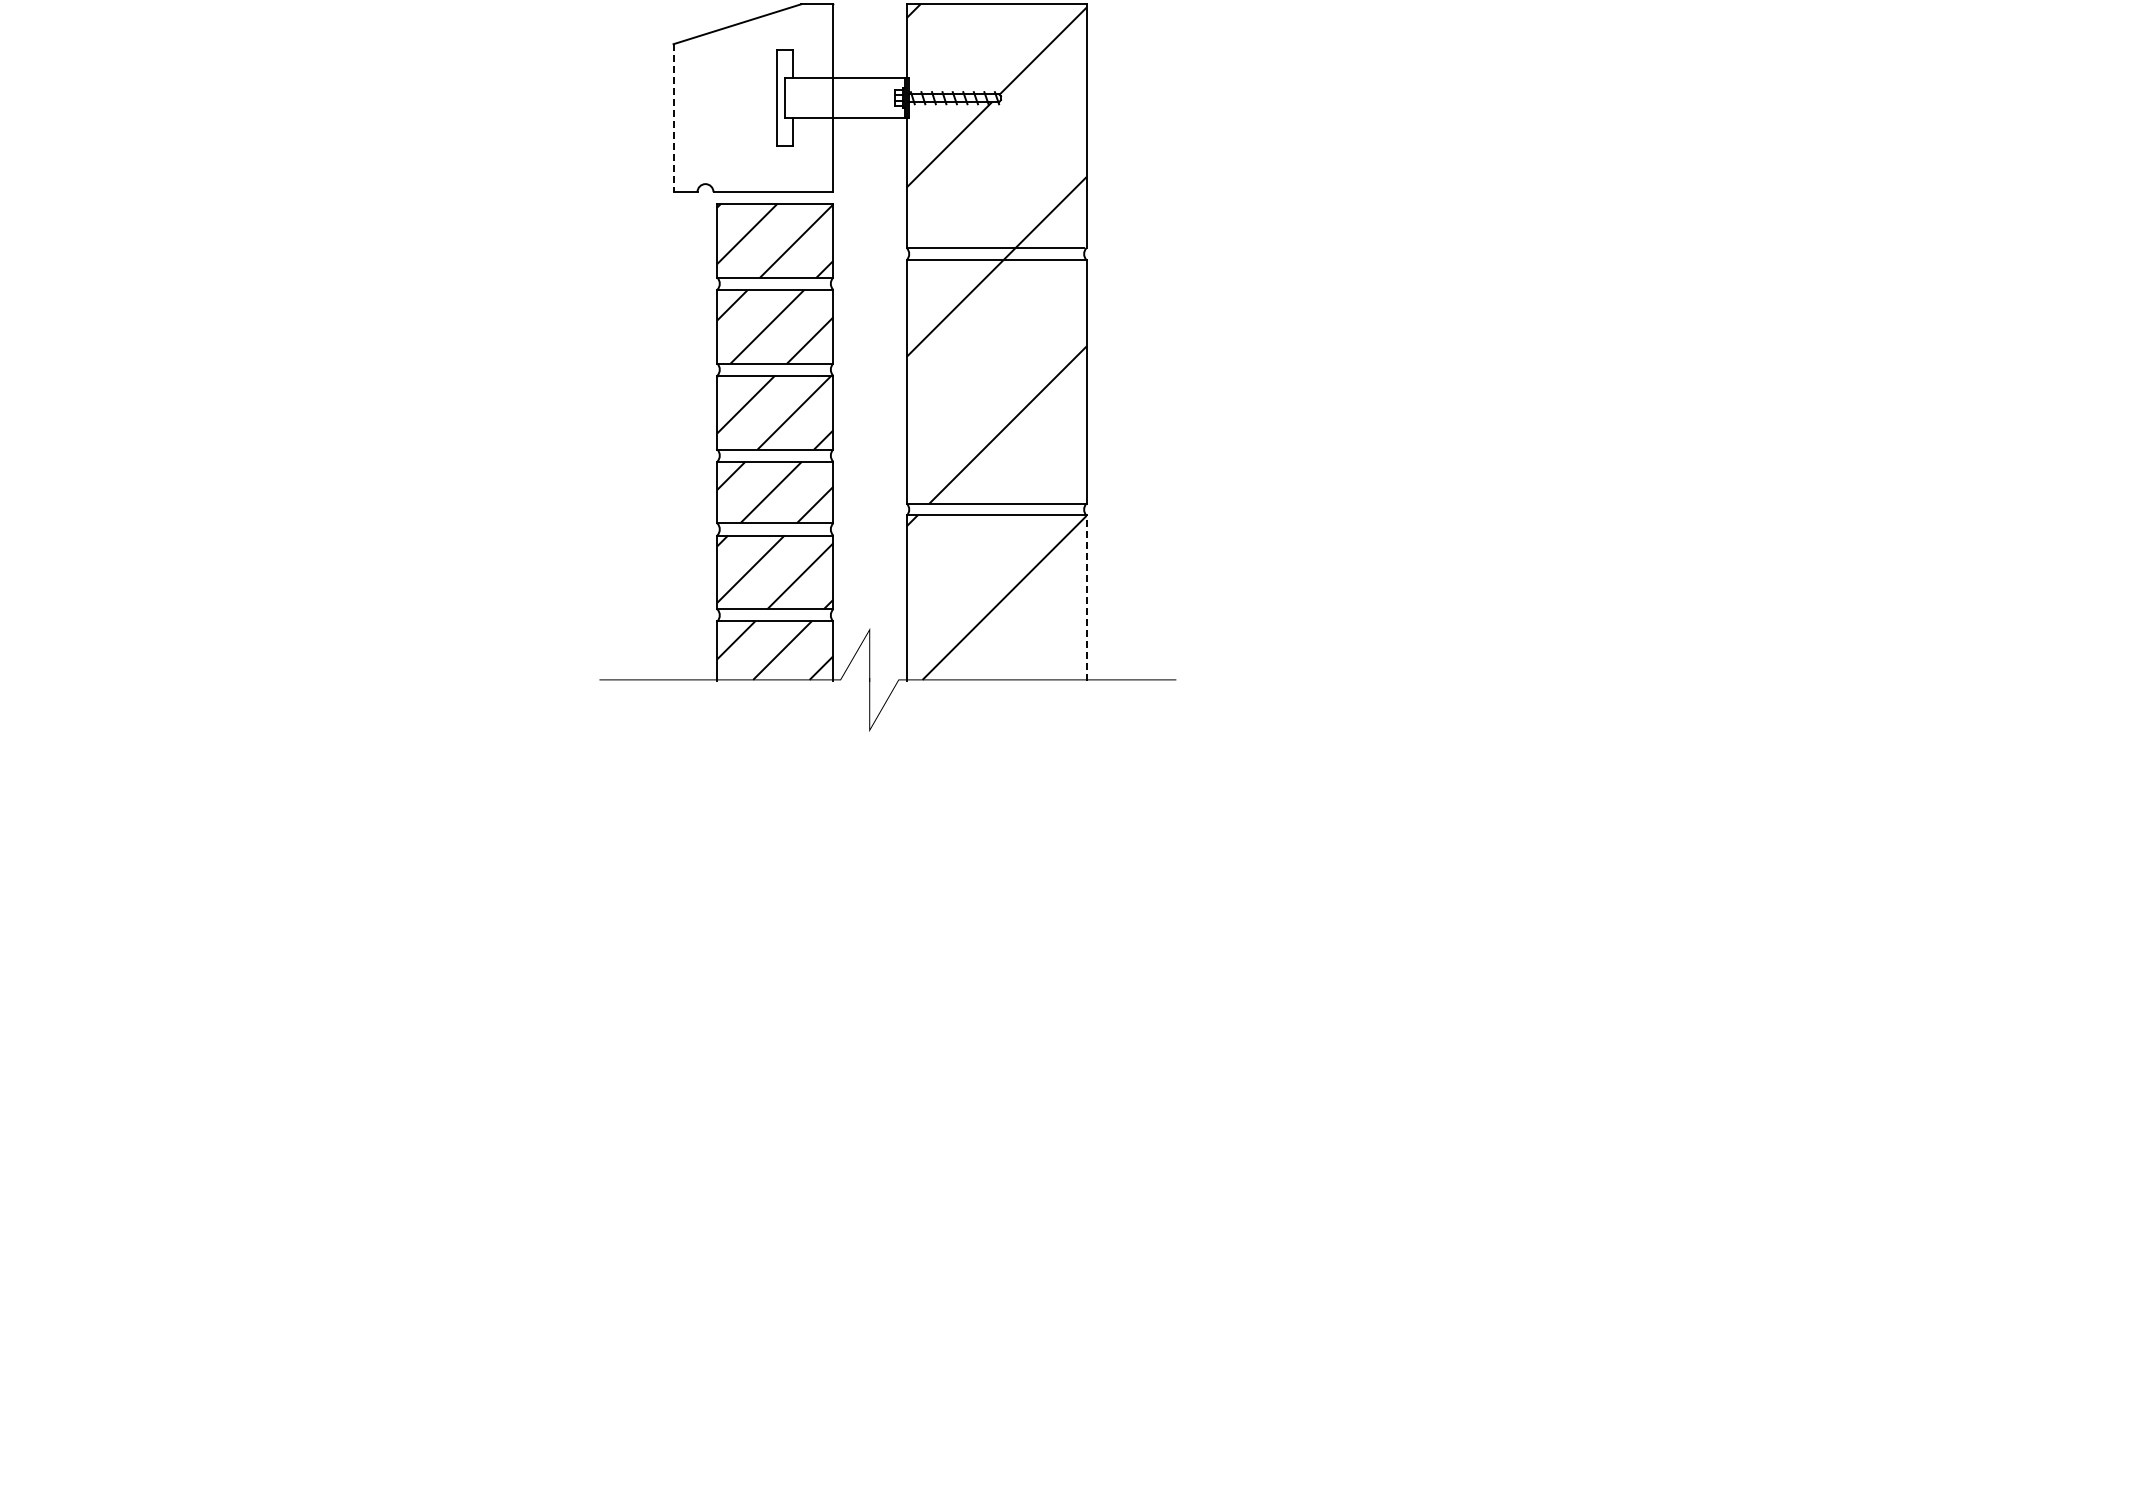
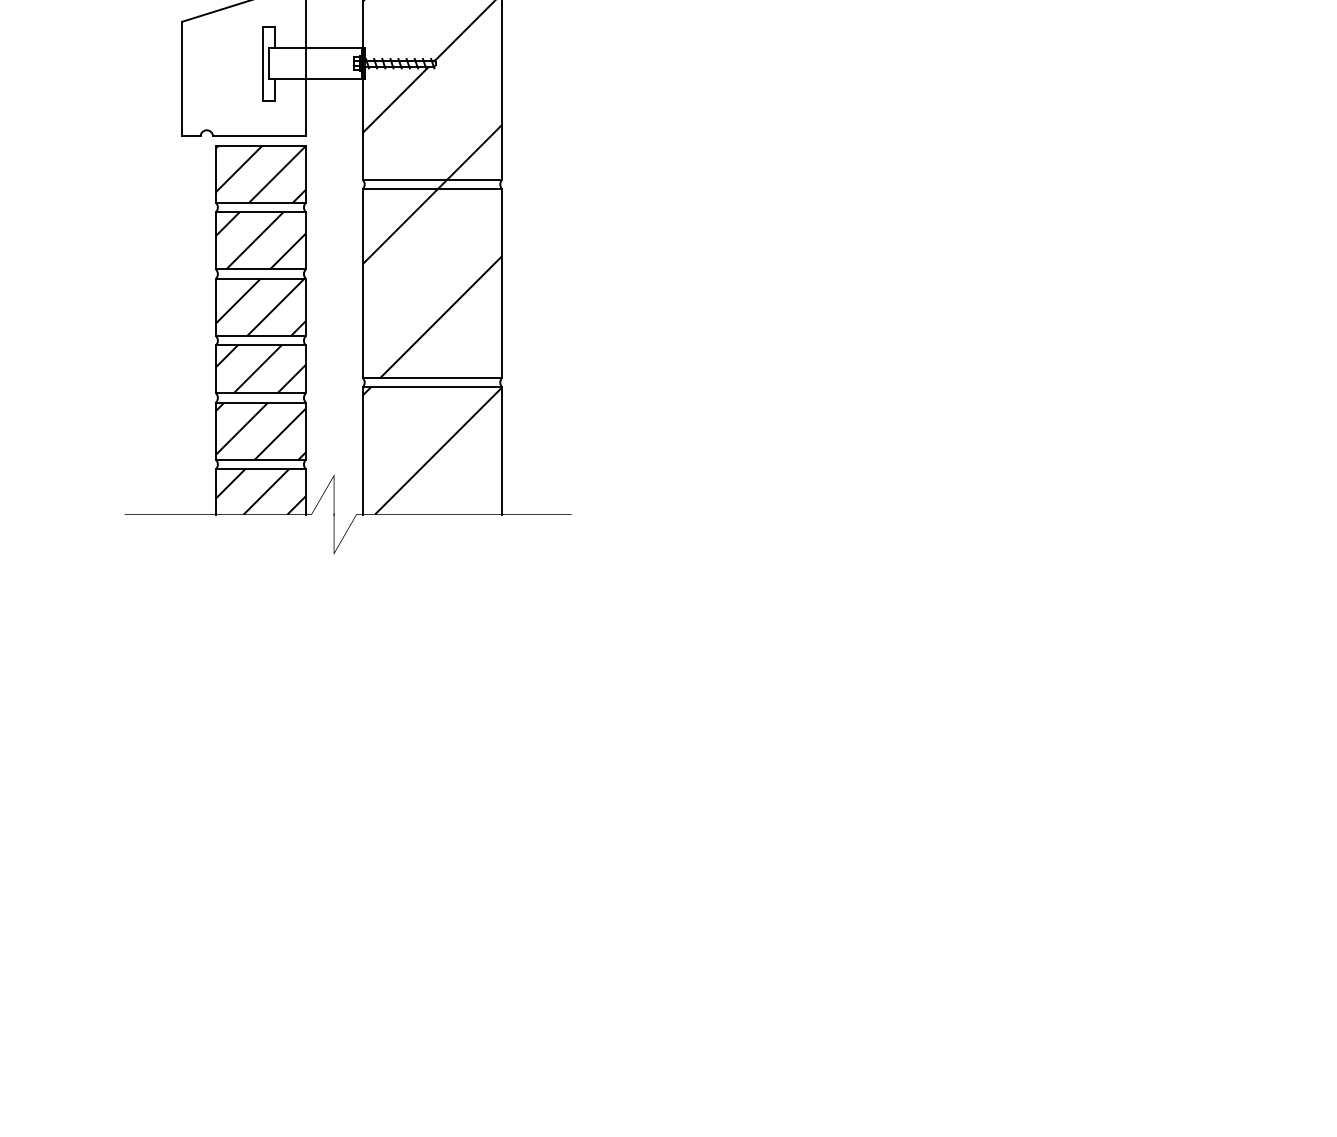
line: (673, 118) -> (182, 79), dashed -> solid
line: (1086, 597) -> (502, 450), dashed -> solid

